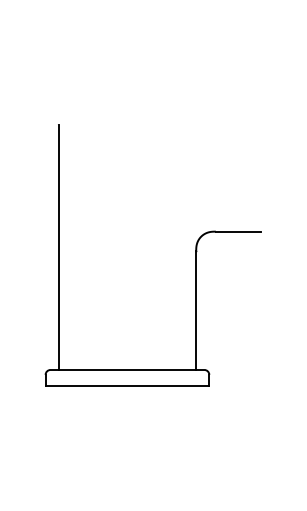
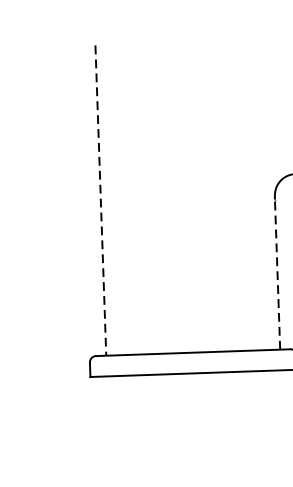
line: (58, 247) -> (100, 200), solid -> dashed
line: (196, 310) -> (277, 274), solid -> dashed

